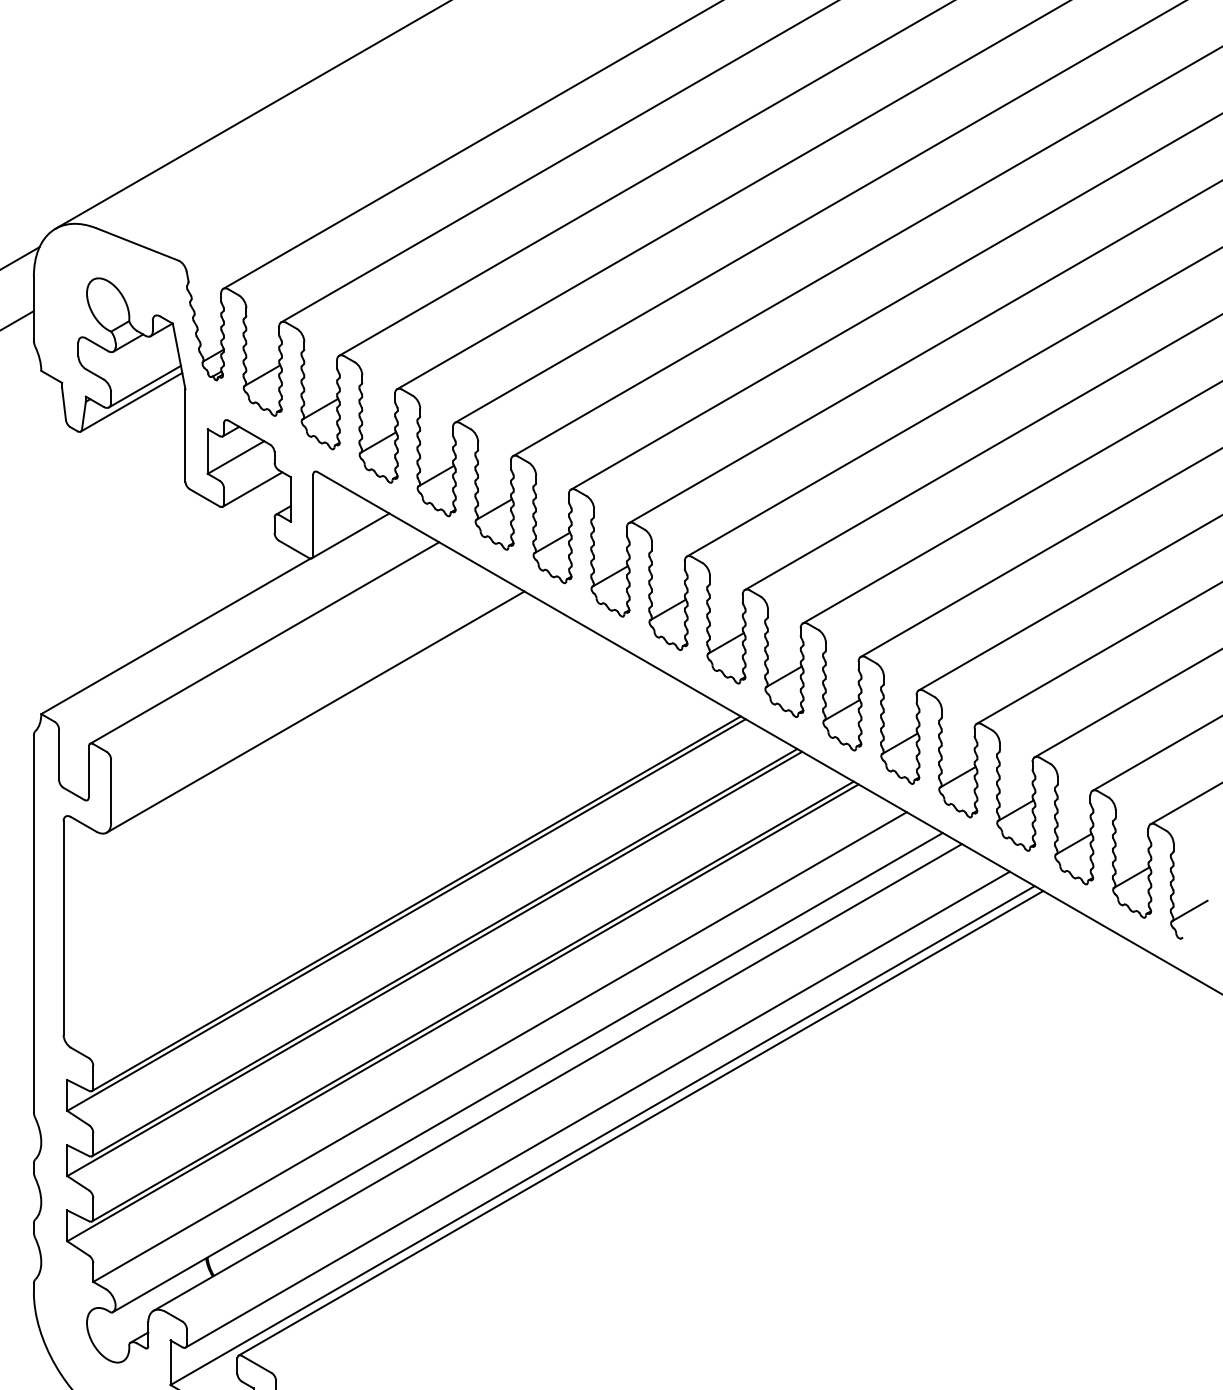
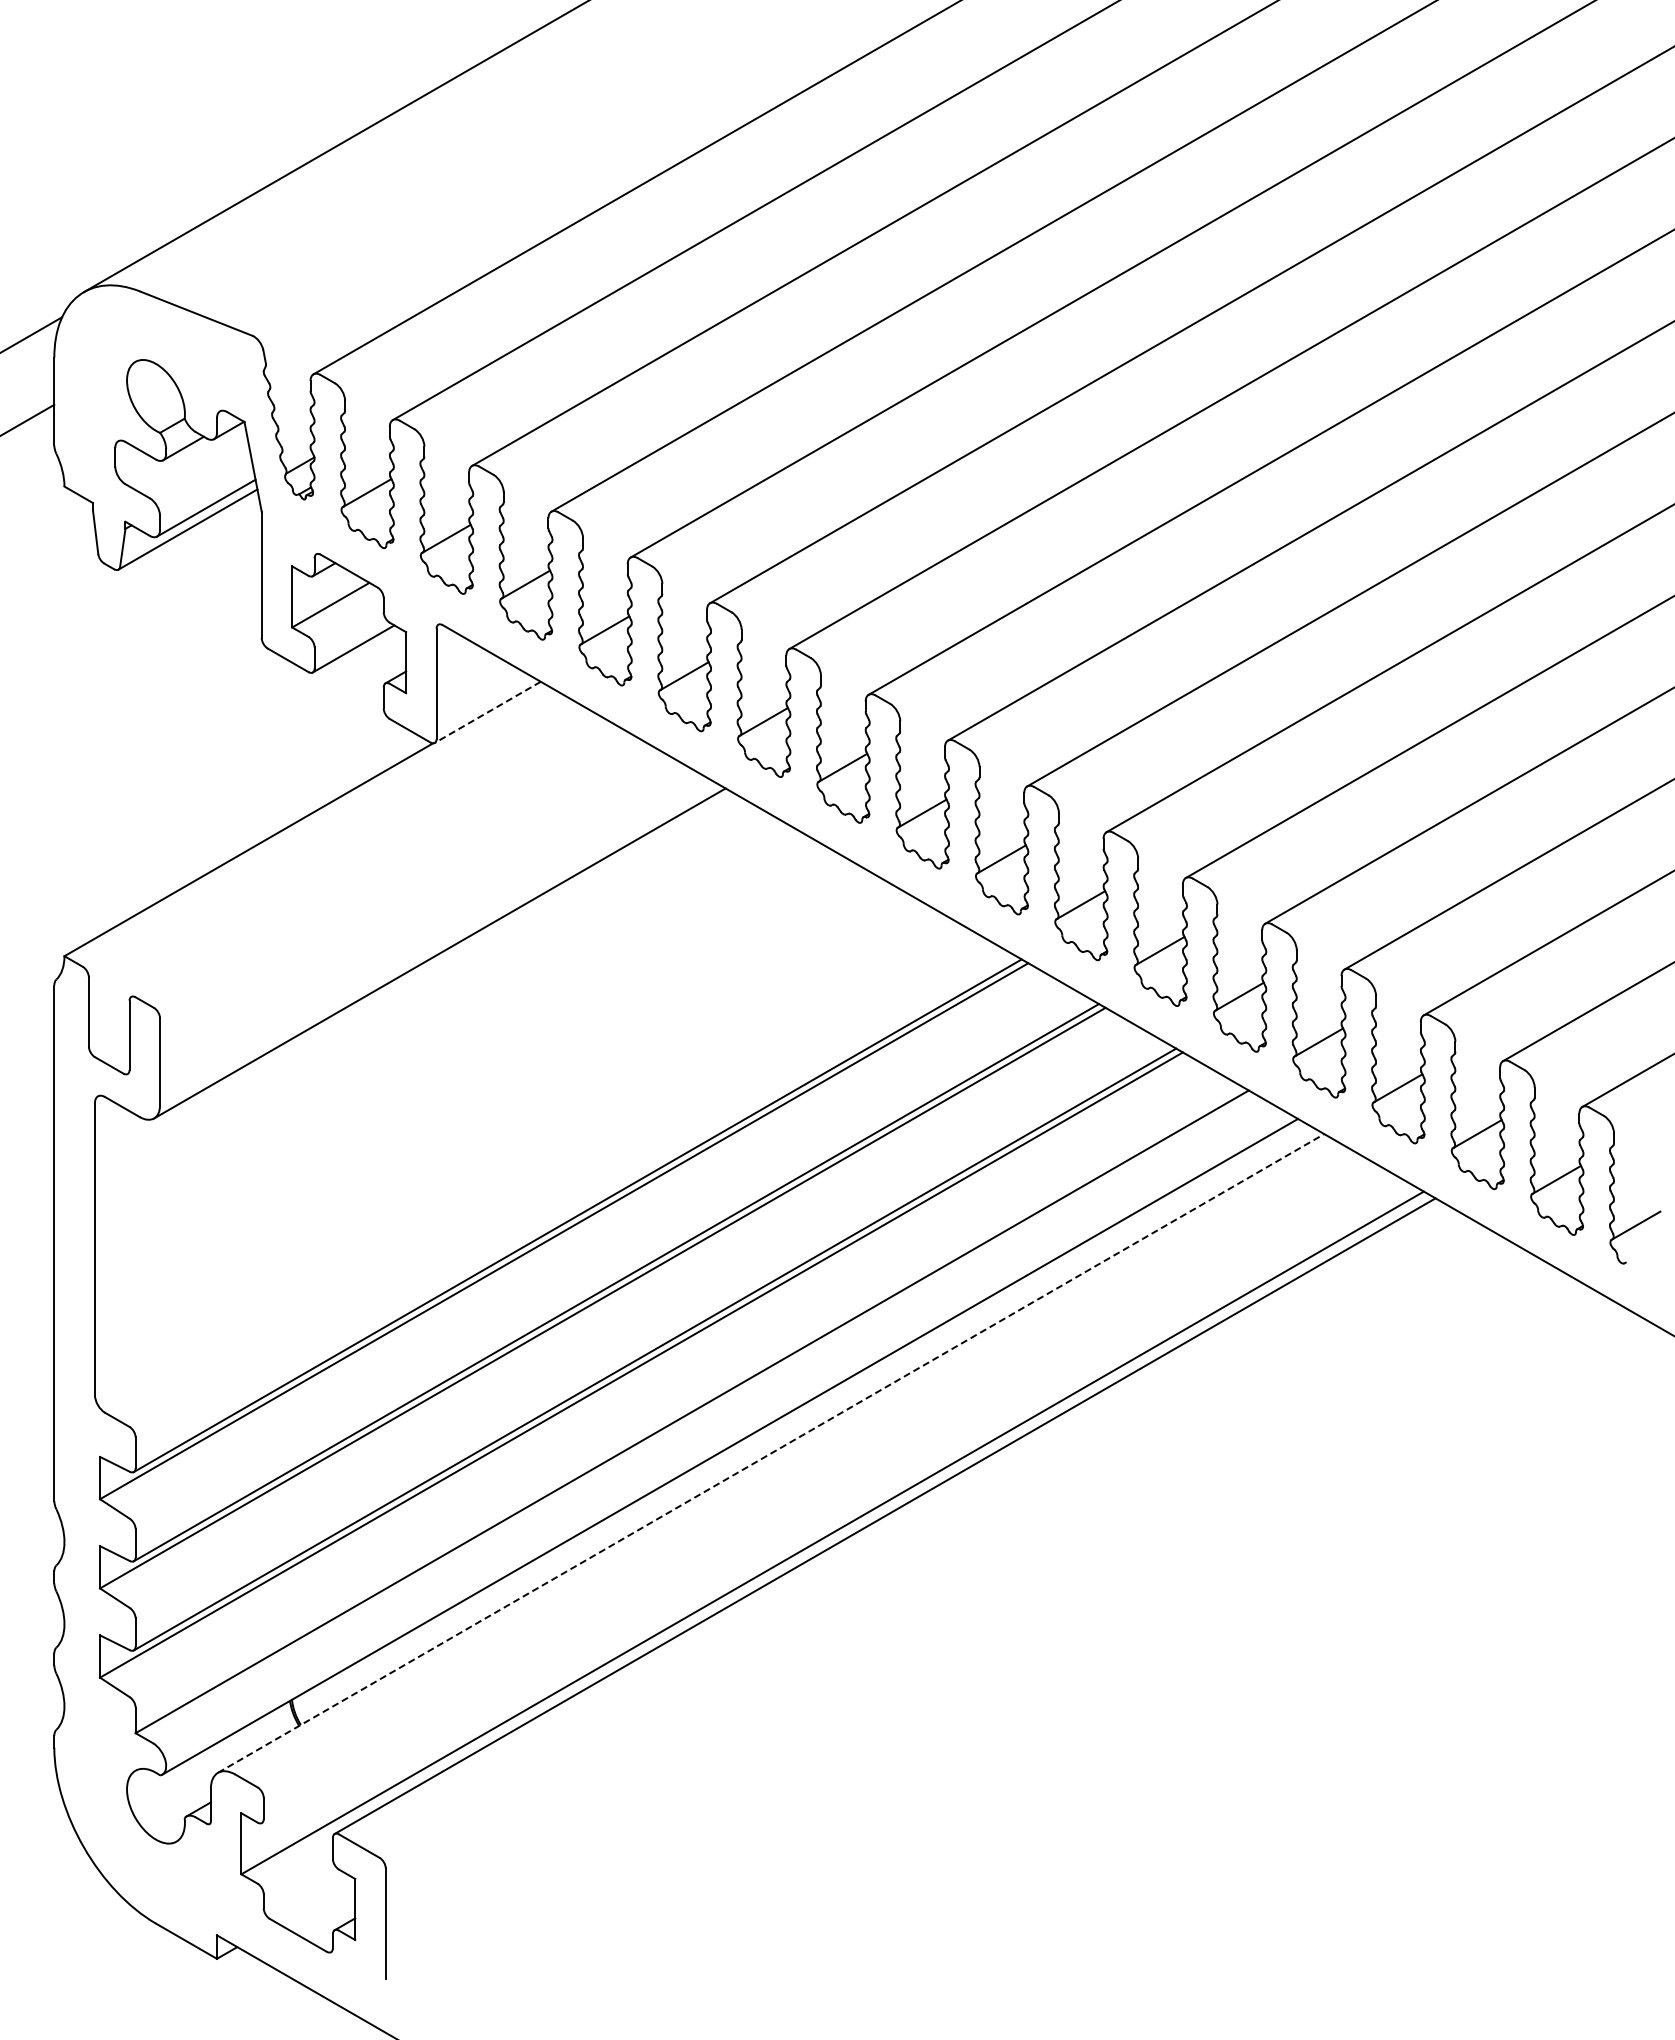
line: (350, 535) -> (487, 712), solid -> dashed
line: (264, 642) -> (369, 858), removed
line: (557, 1077) -> (771, 1453), solid -> dashed
line: (597, 1109) -> (825, 1497), removed

